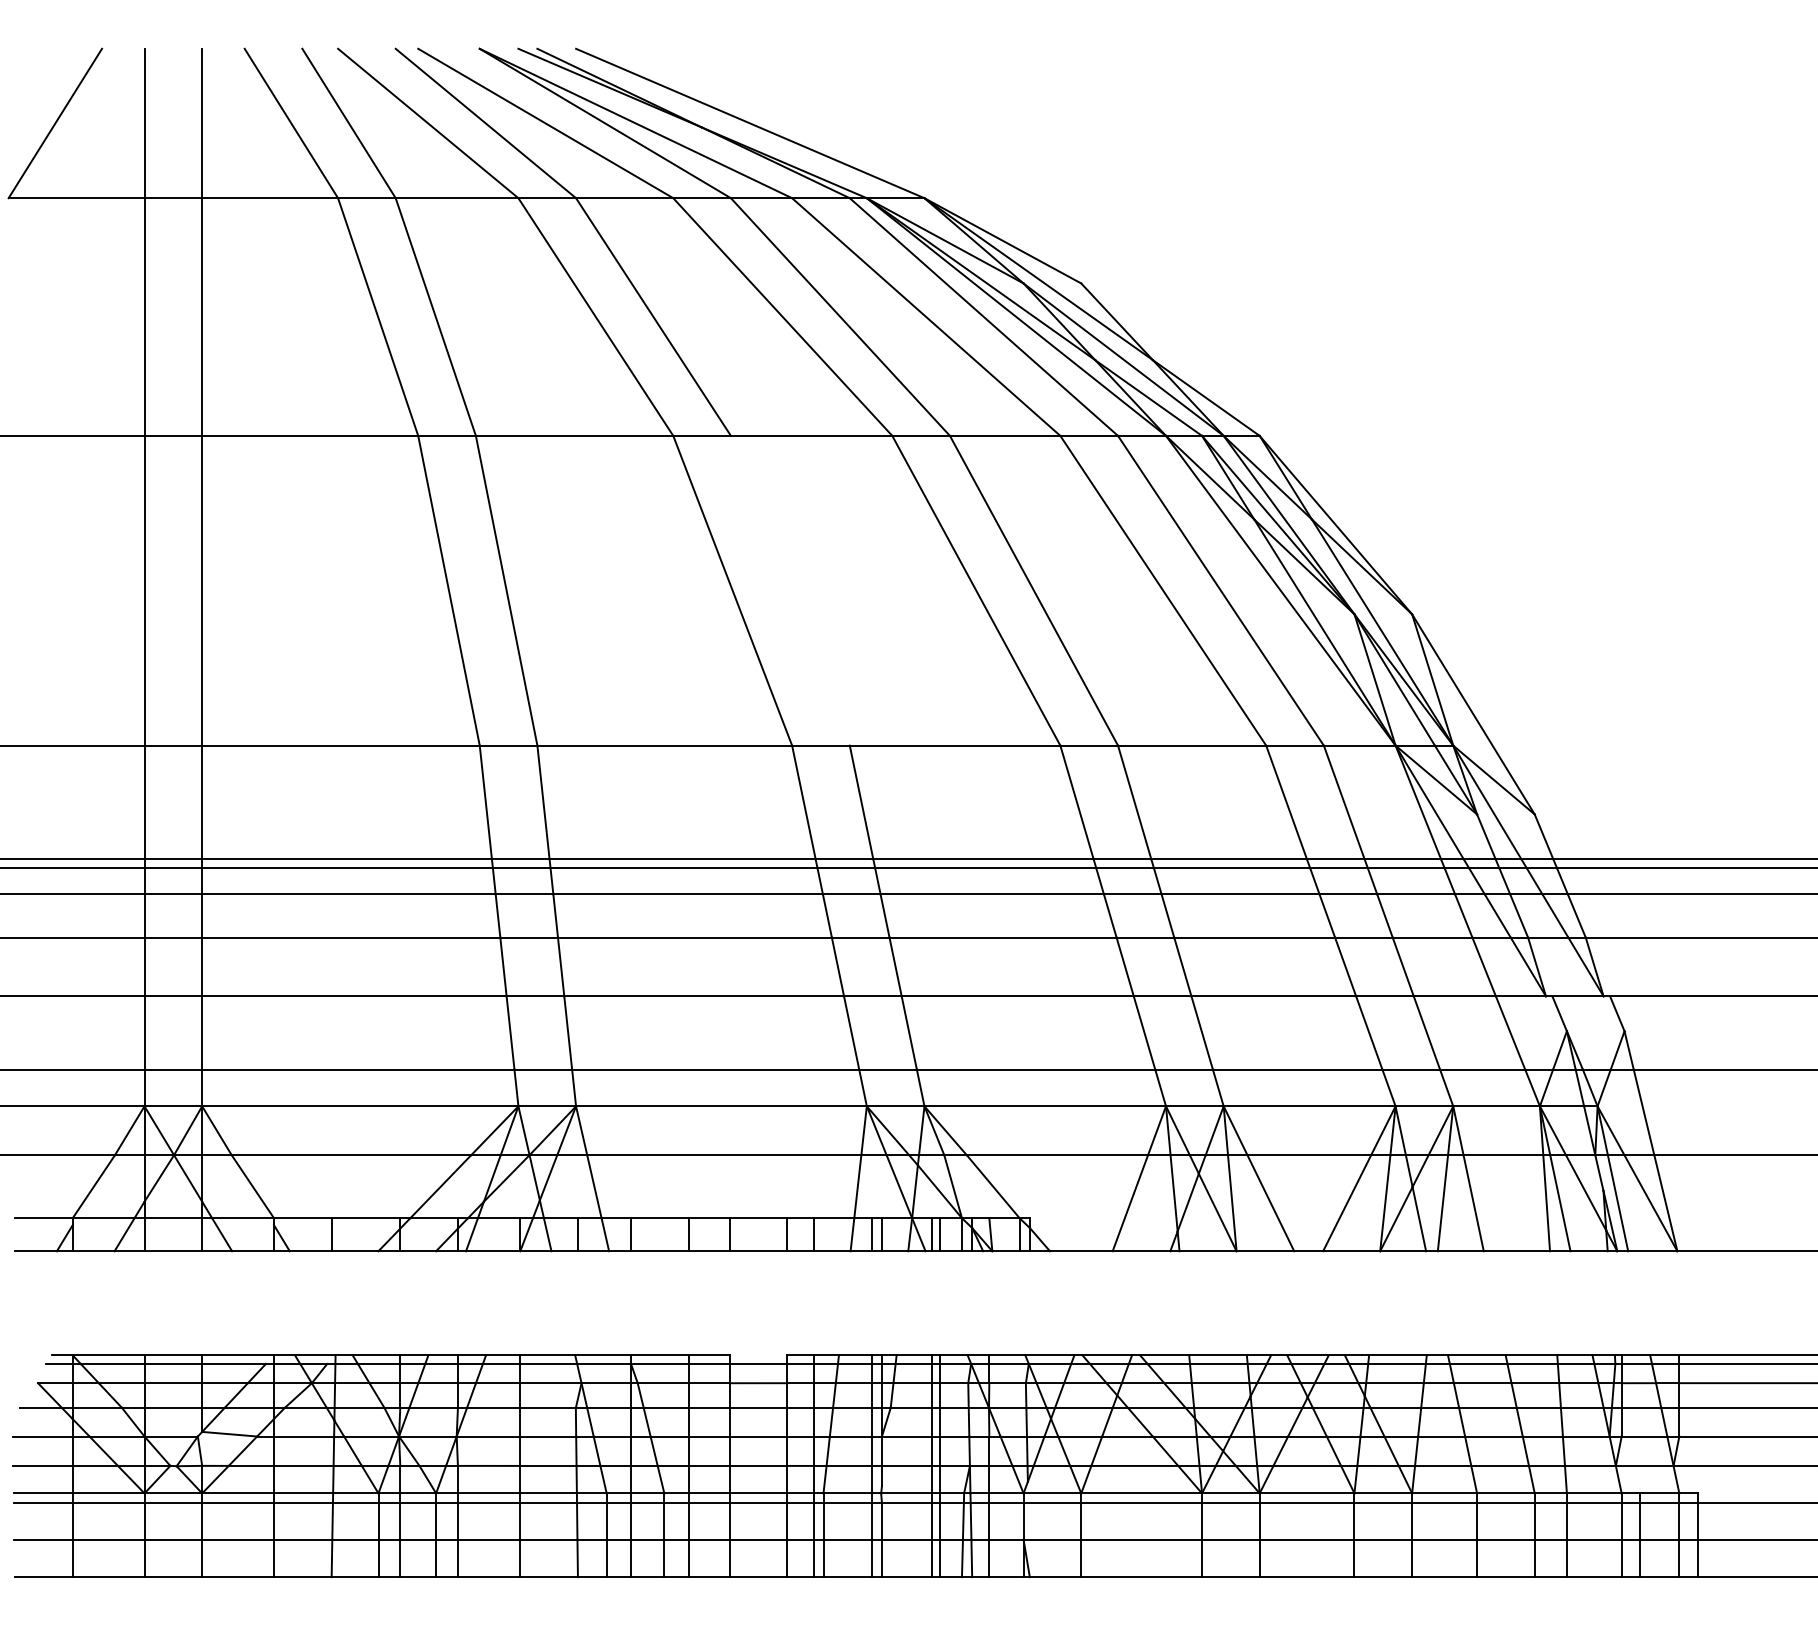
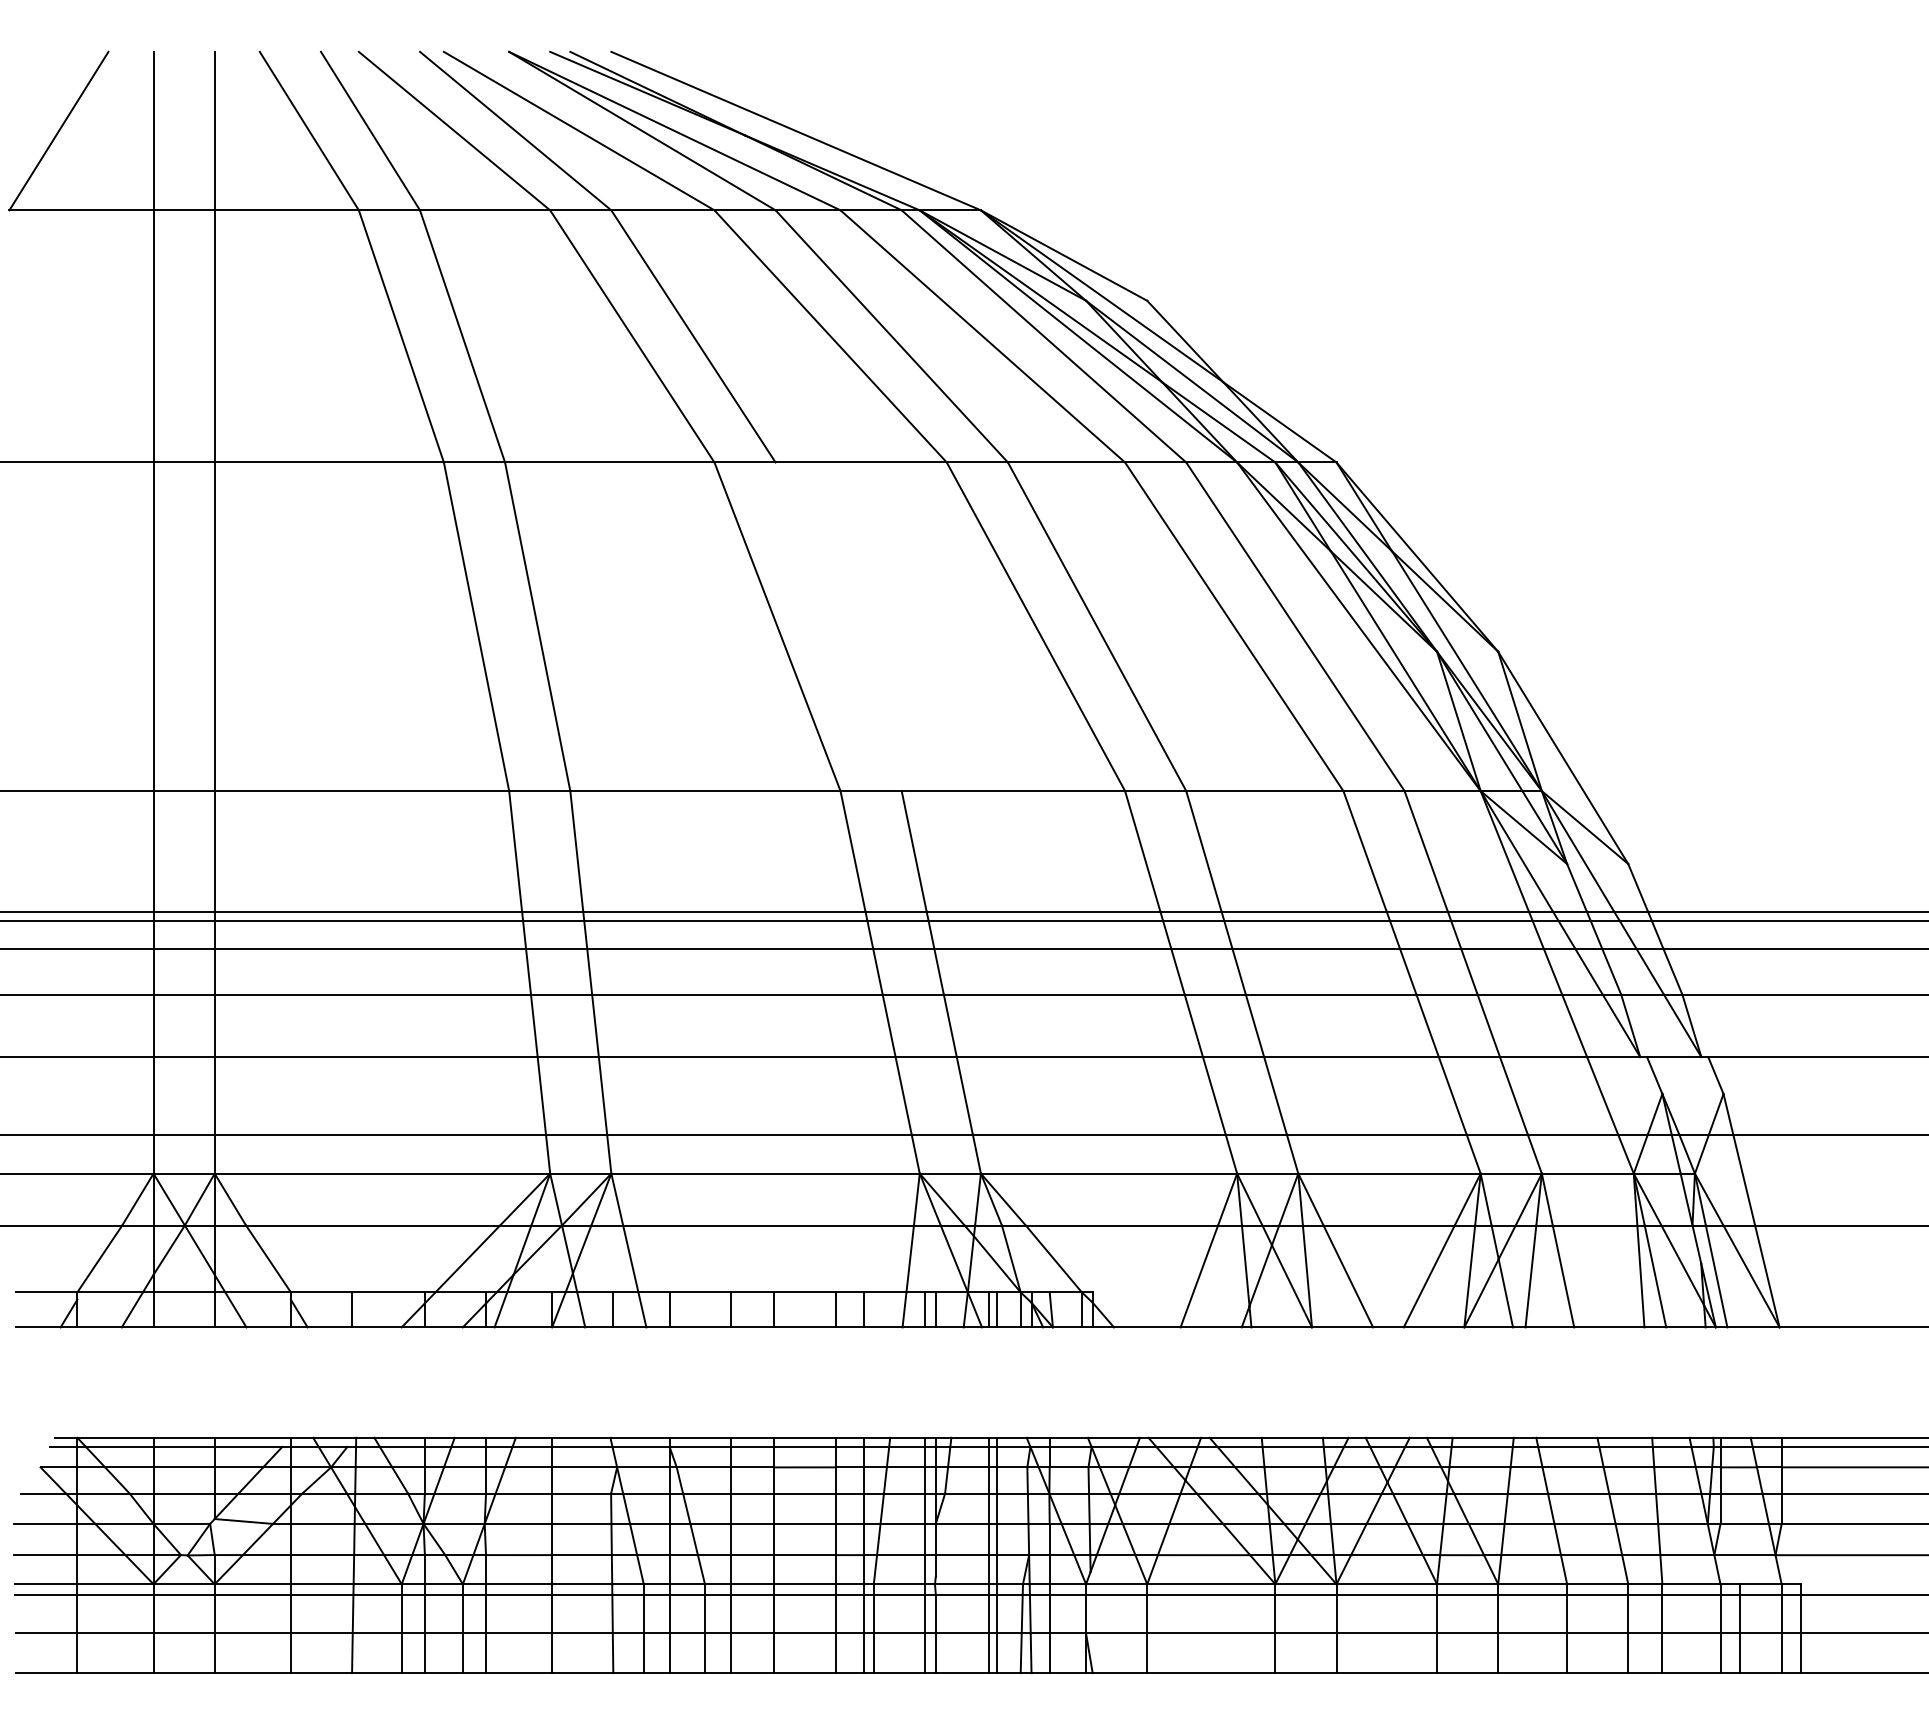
line: (758, 1355) -> (804, 1437), added

